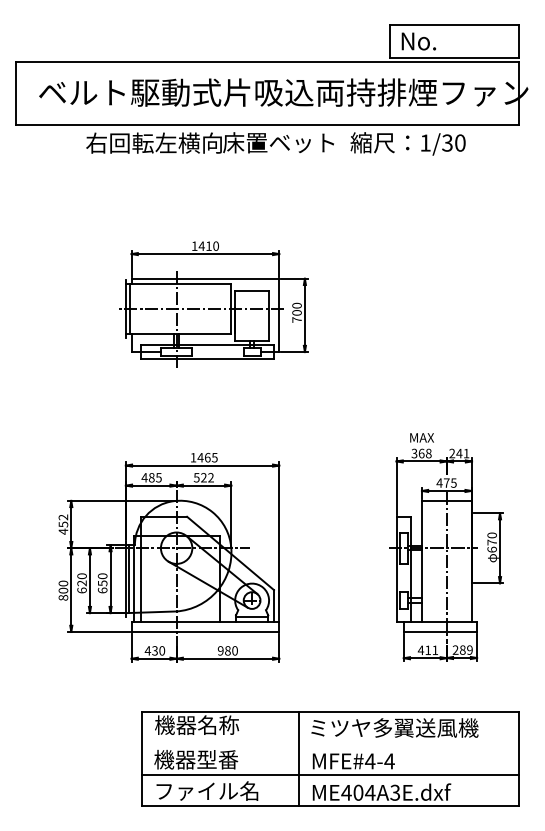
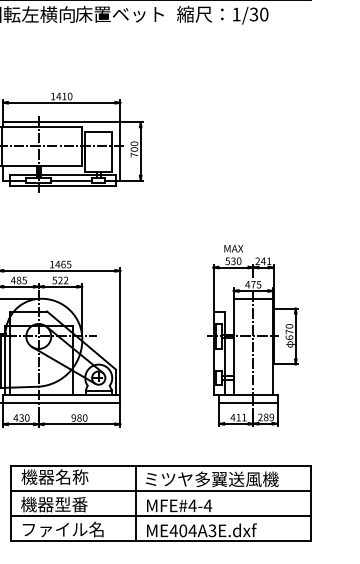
line: (217, 352) -> (71, 180), added
text: (421, 453) -> (233, 261), 368 -> 530
line: (330, 743) -> (161, 491), added

